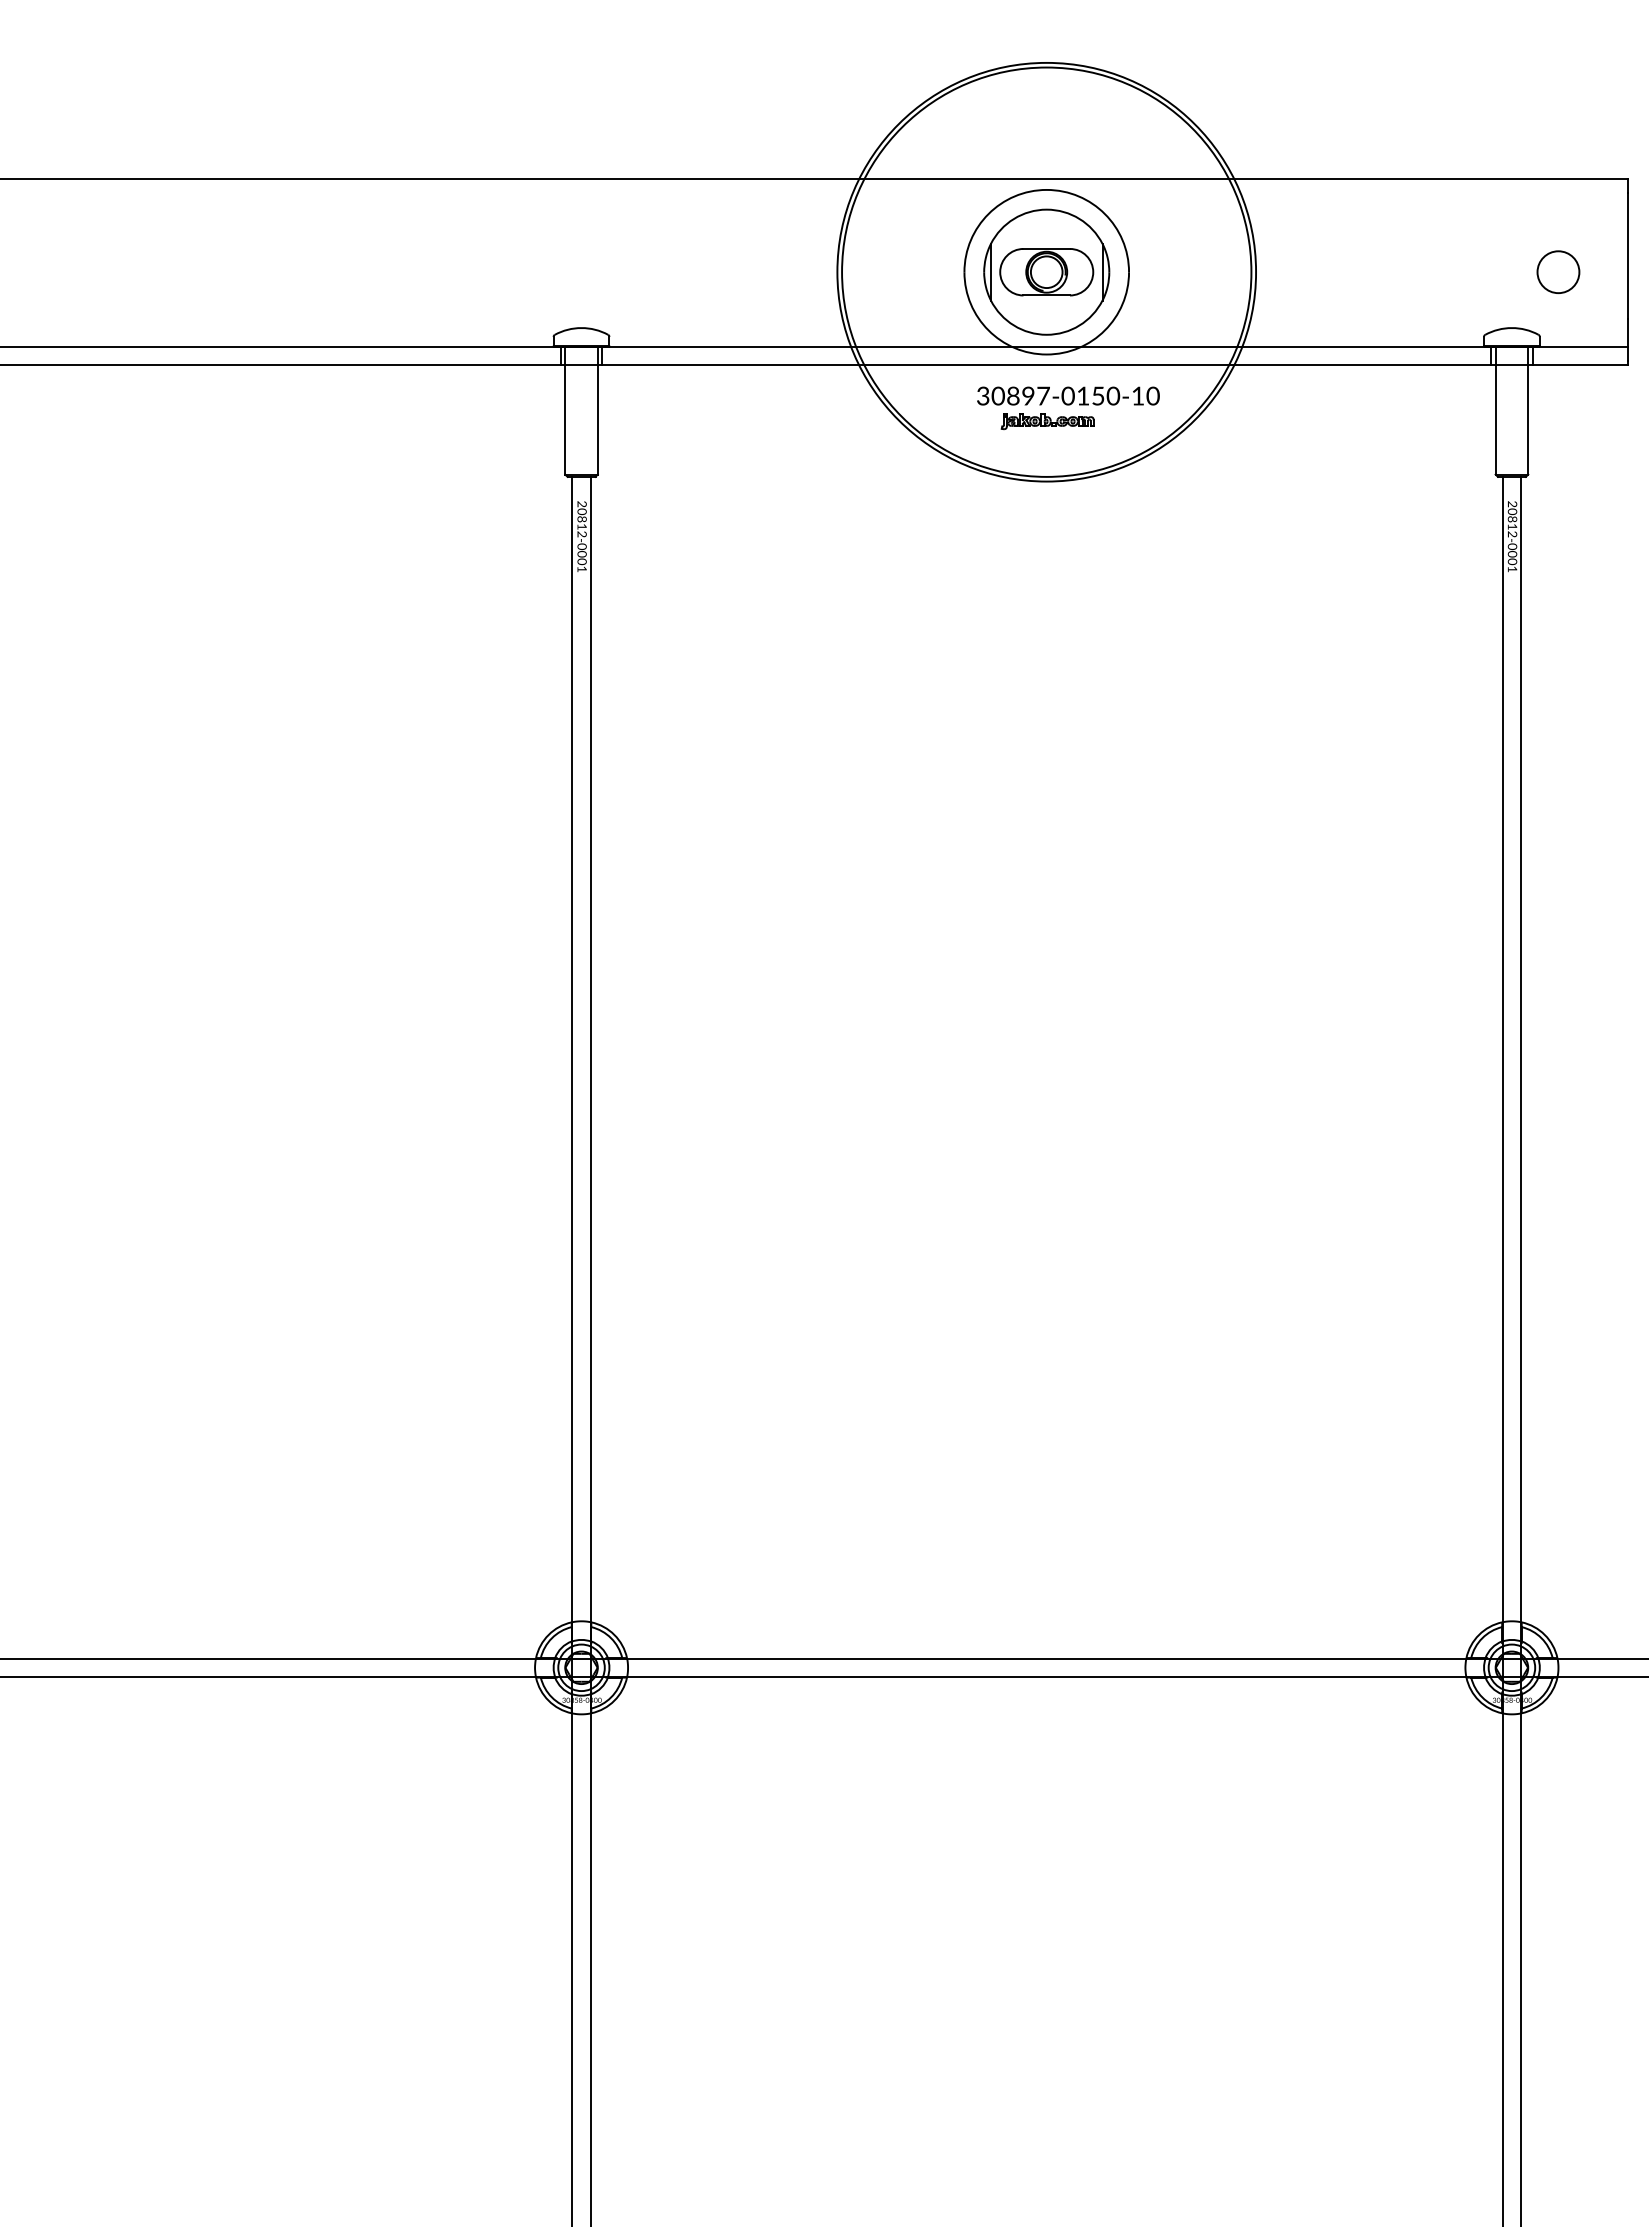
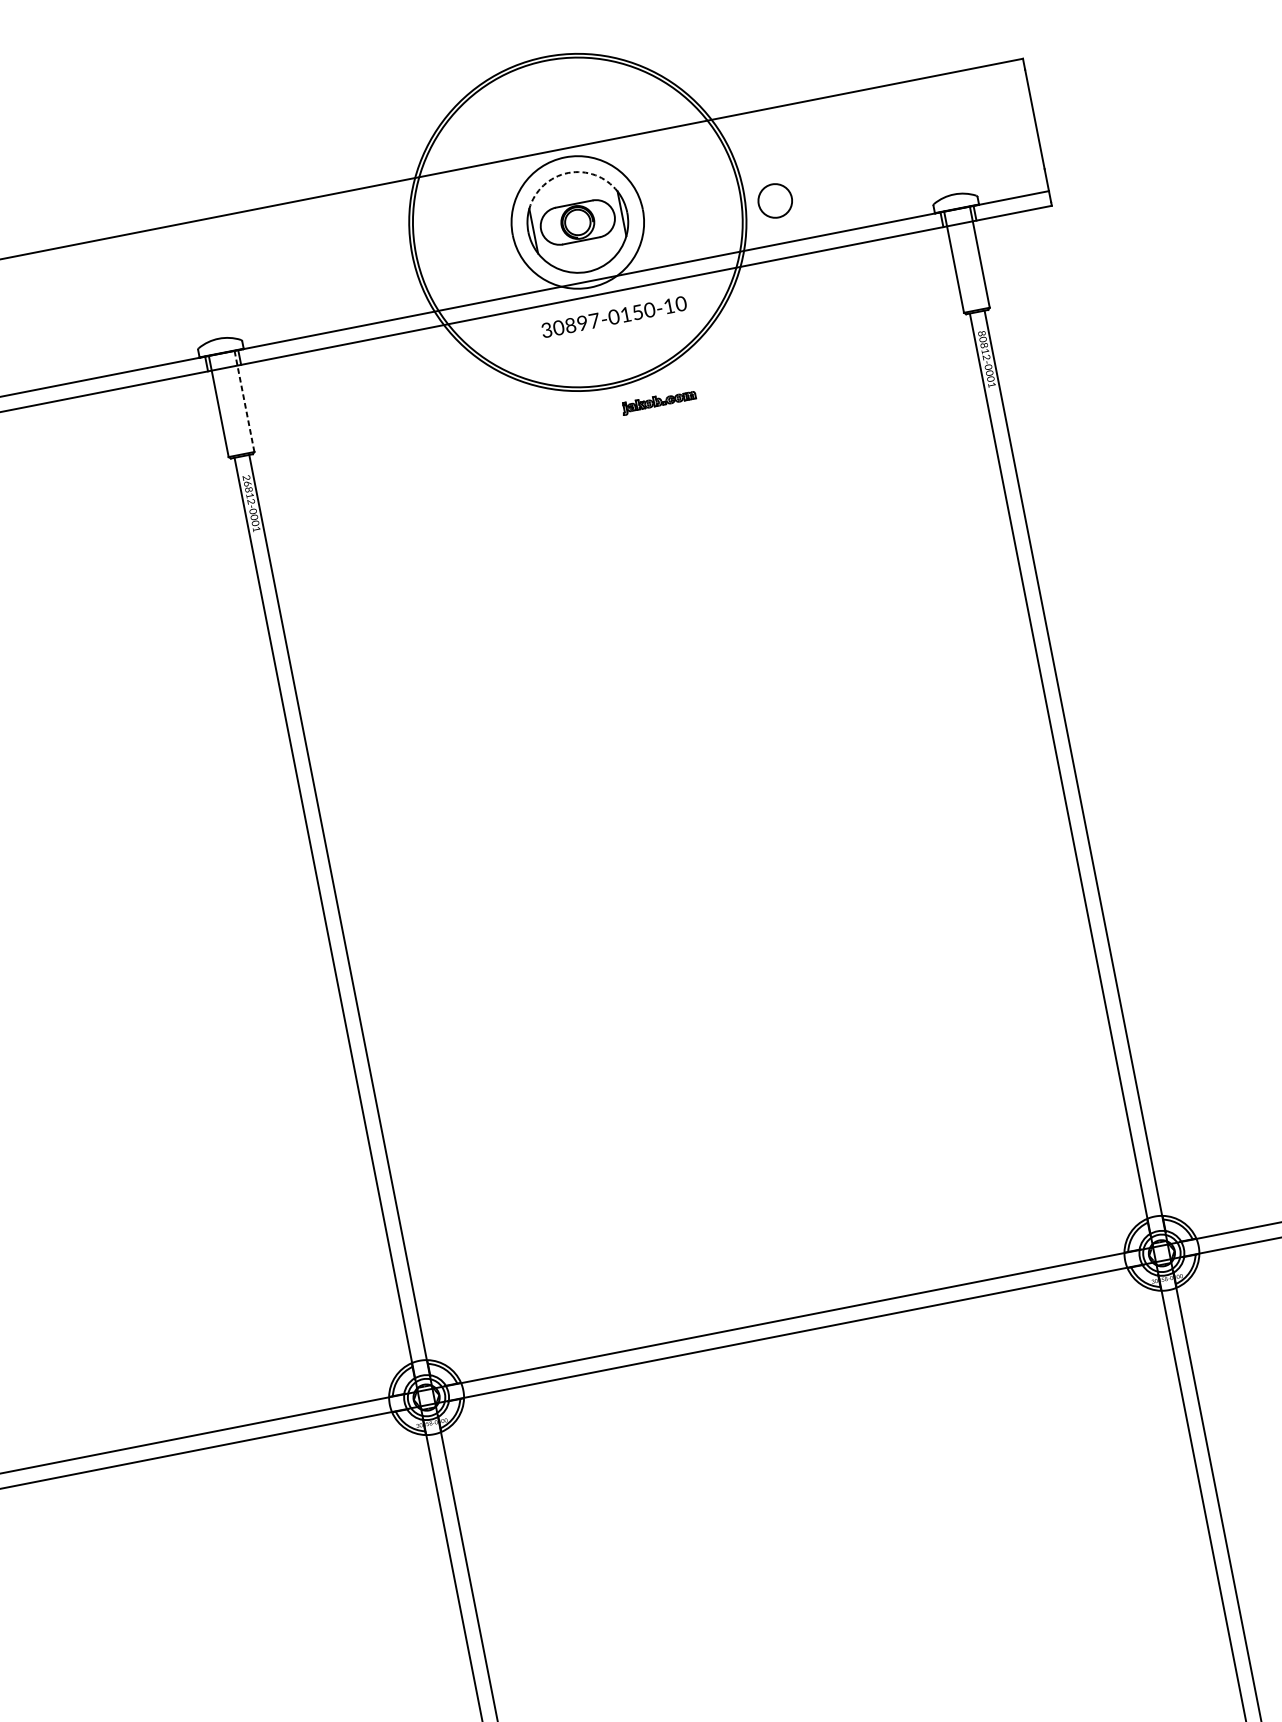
arc: (1046, 209) -> (567, 172), solid -> dashed
circle: (1558, 271) -> (775, 200), moved
line: (597, 410) -> (244, 401), solid -> dashed
part: (1047, 421) -> (658, 402), moved
text: (1512, 504) -> (981, 333), 20812-0001 -> 80812-0001
text: (582, 511) -> (248, 483), 20812-0001 -> 26812-0001

